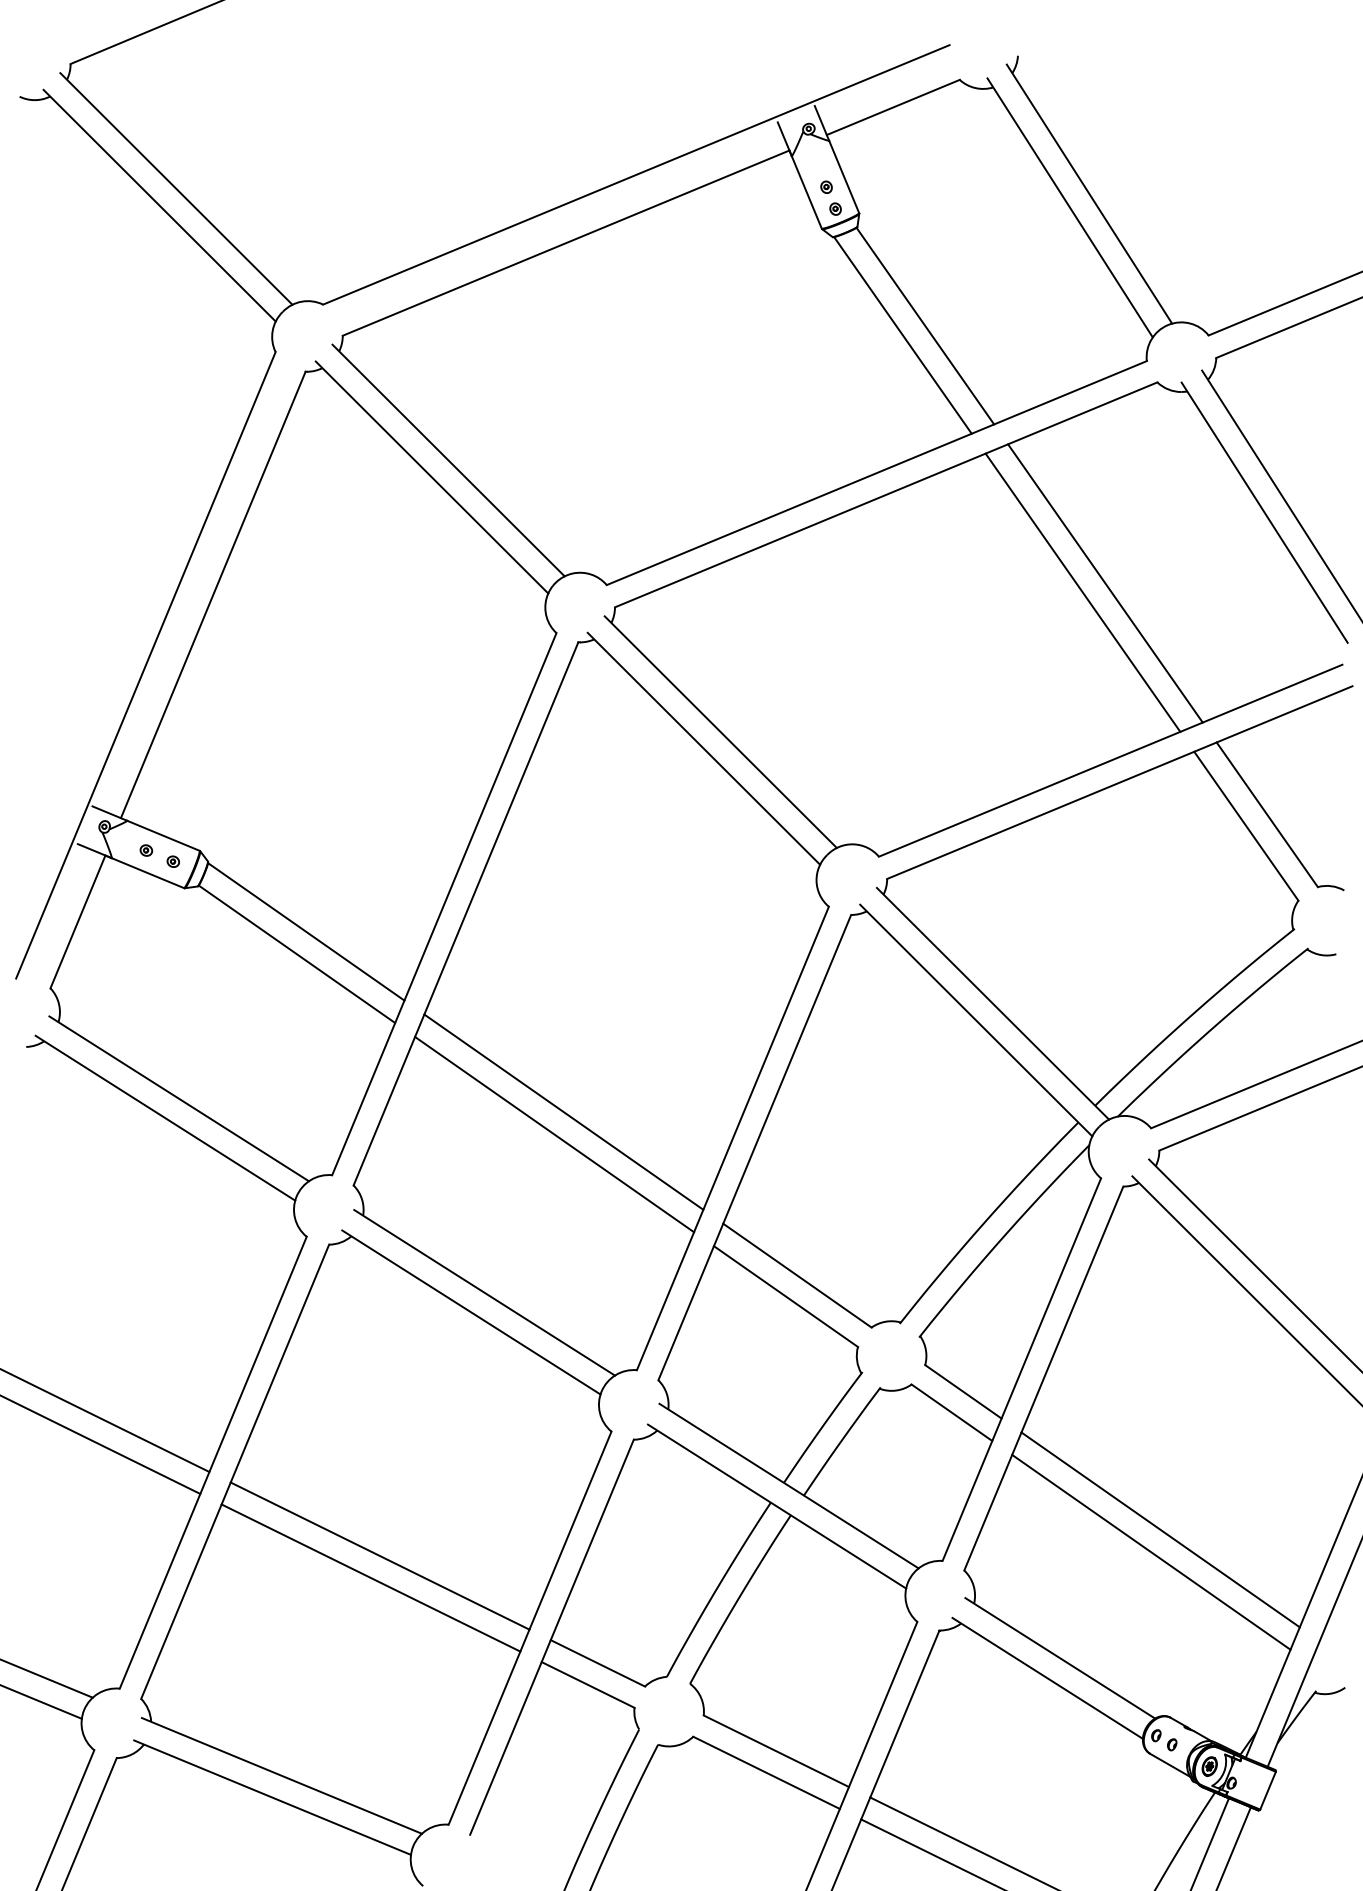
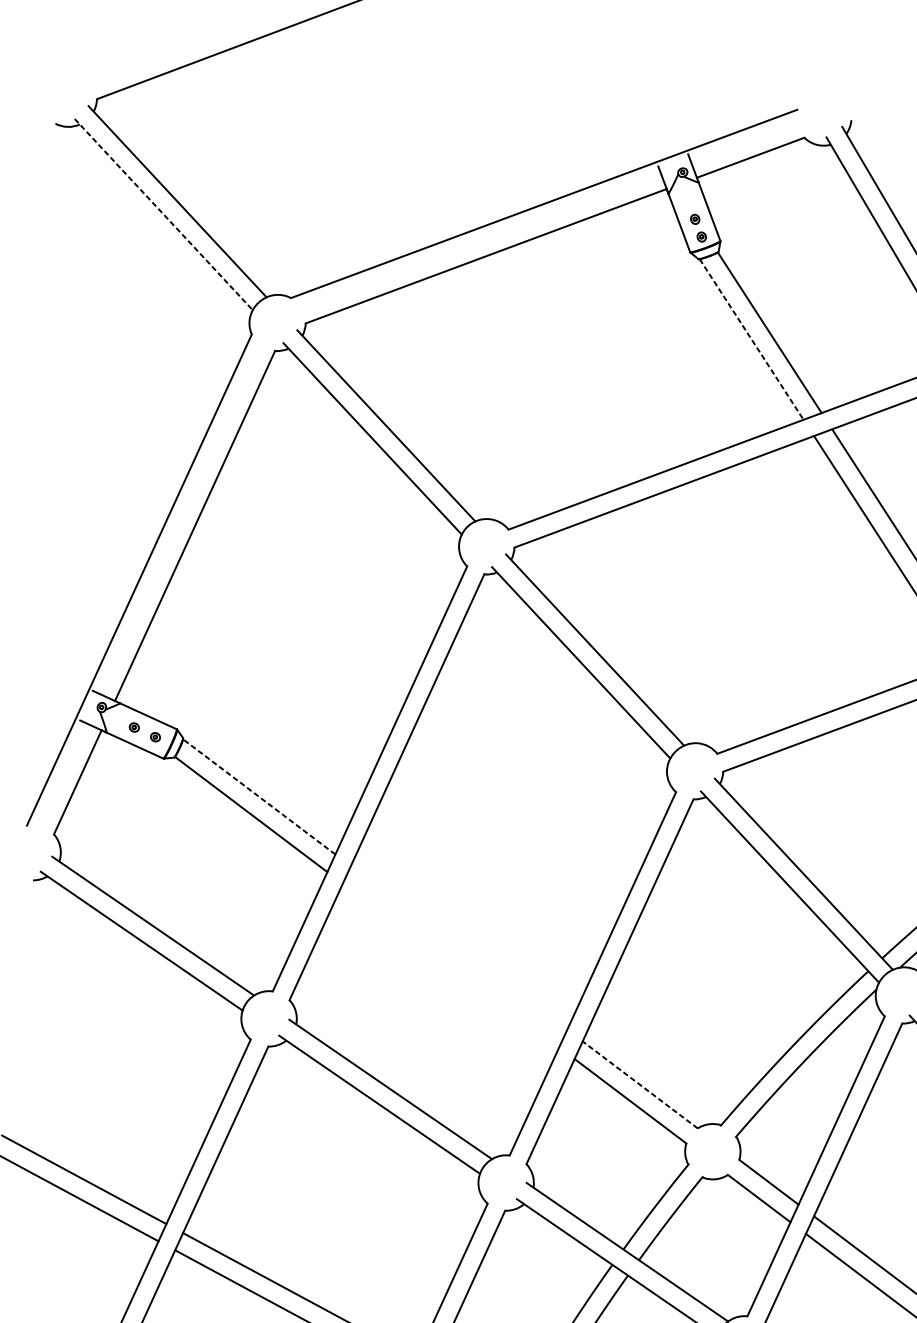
line: (159, 205) -> (163, 214), solid -> dashed
line: (902, 335) -> (751, 339), solid -> dashed
line: (306, 931) -> (259, 796), solid -> dashed
line: (563, 1111) -> (458, 947), removed
line: (554, 1134) -> (450, 965), removed
line: (797, 1275) -> (640, 1084), solid -> dashed

